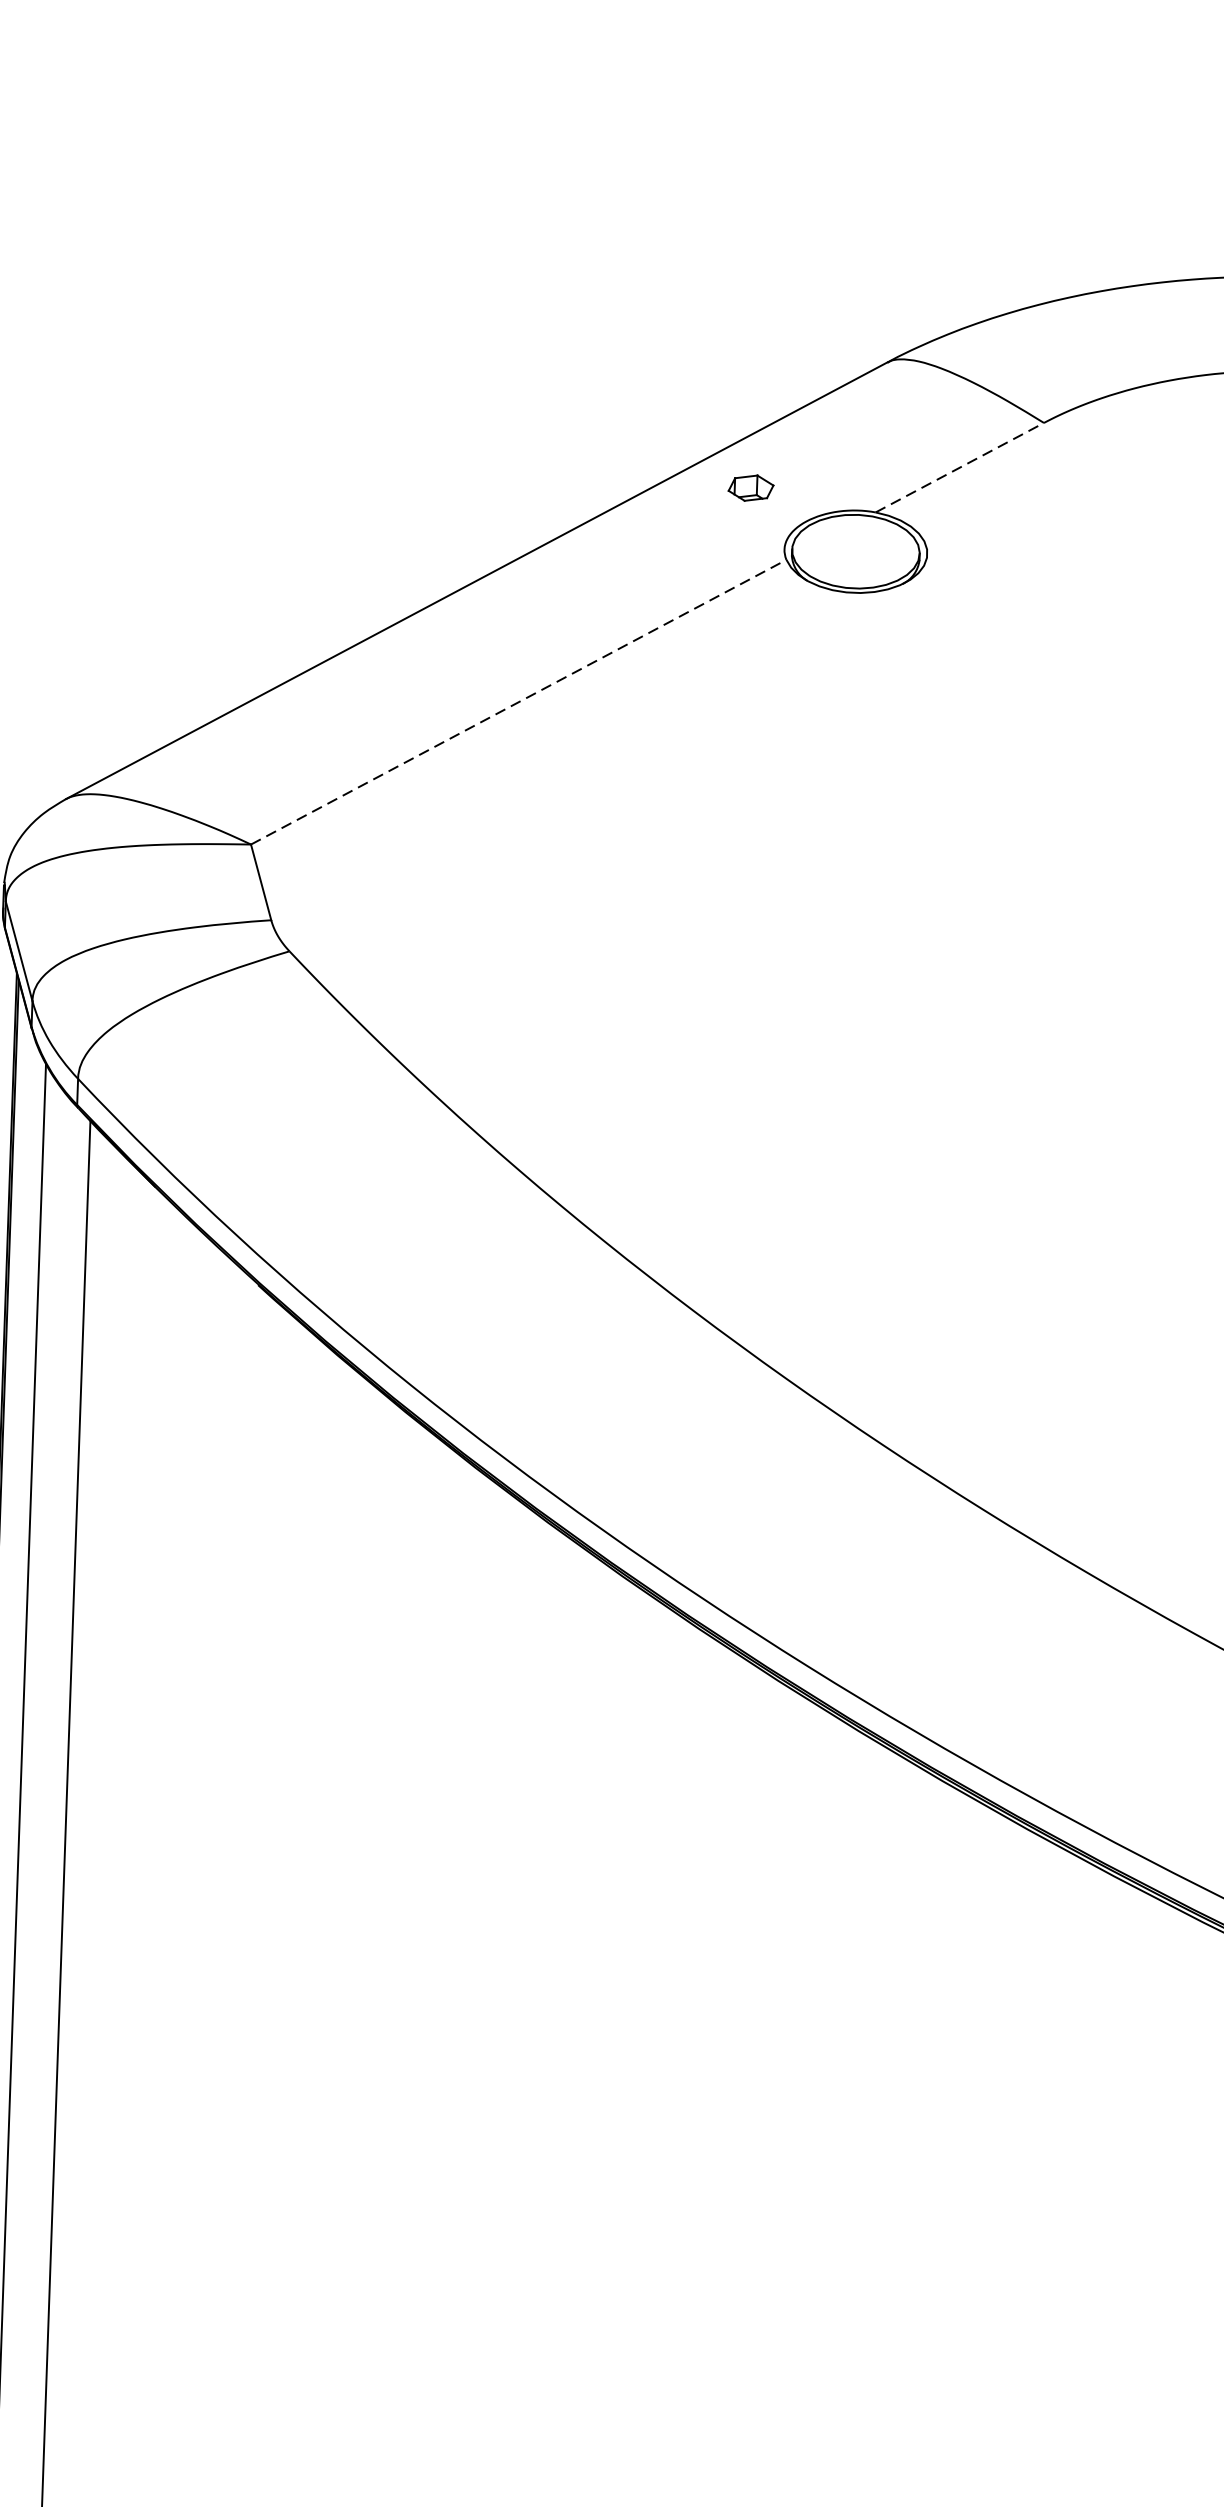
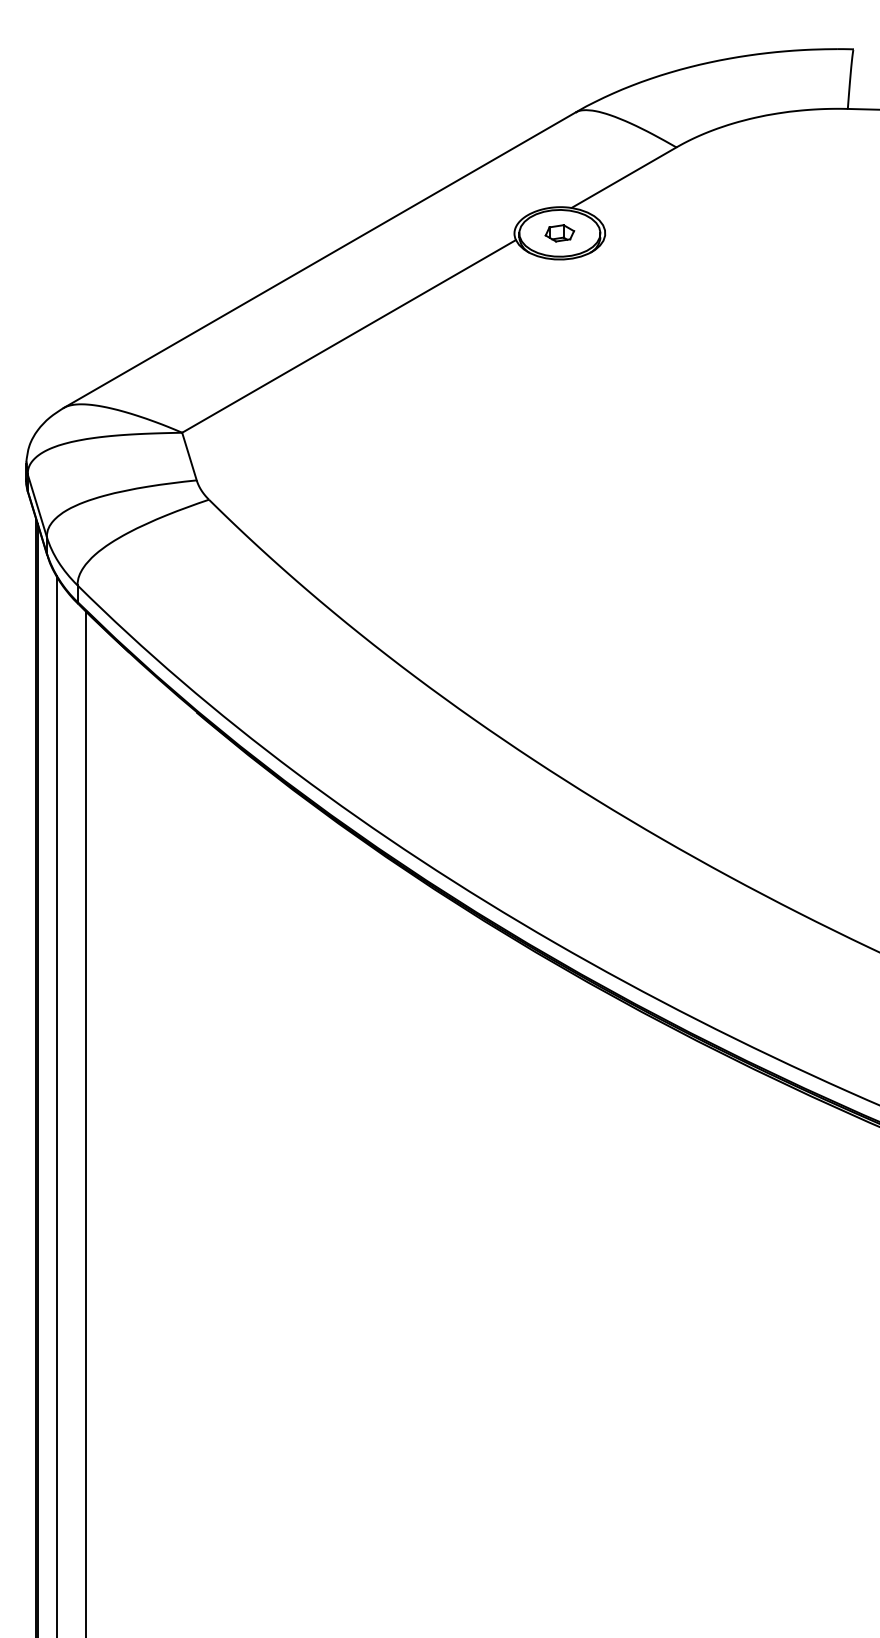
line: (960, 467) -> (624, 177), dashed -> solid
part: (750, 488) -> (559, 233), moved
line: (519, 702) -> (349, 336), dashed -> solid

